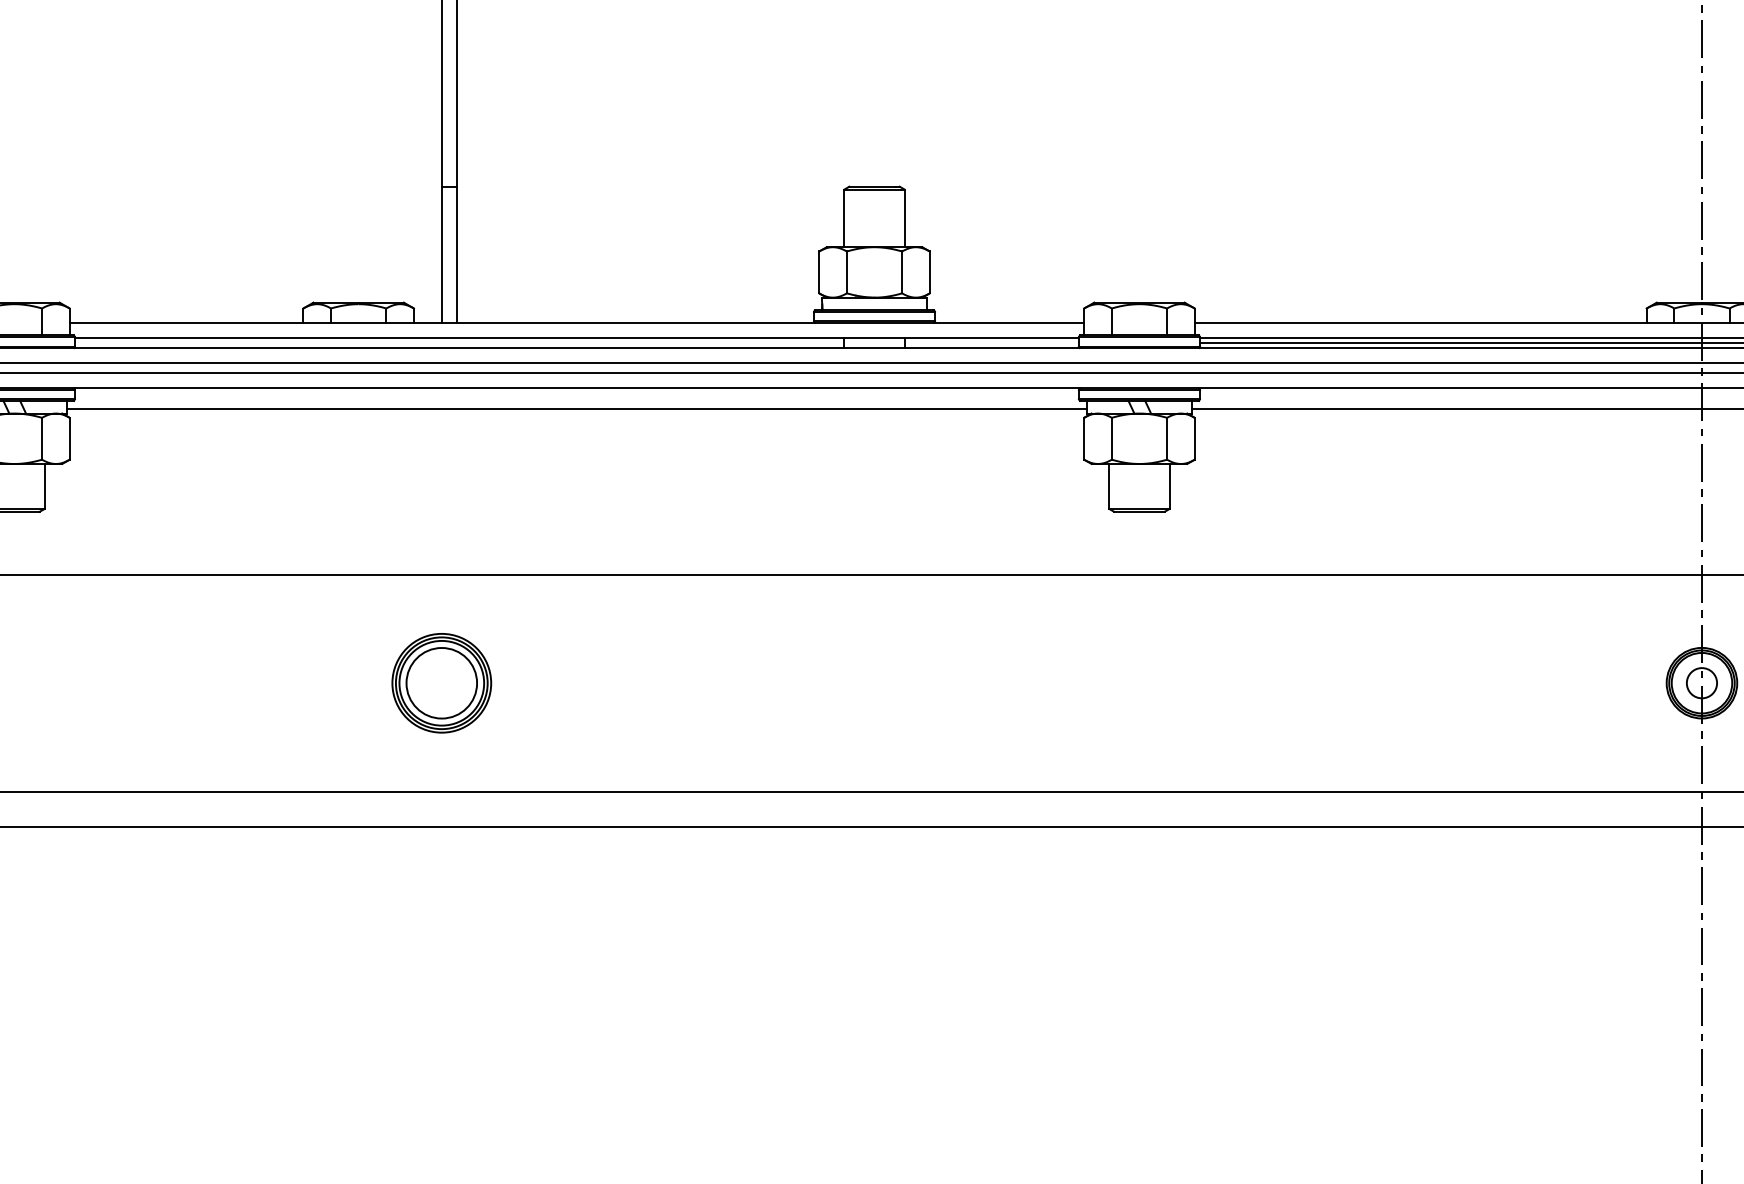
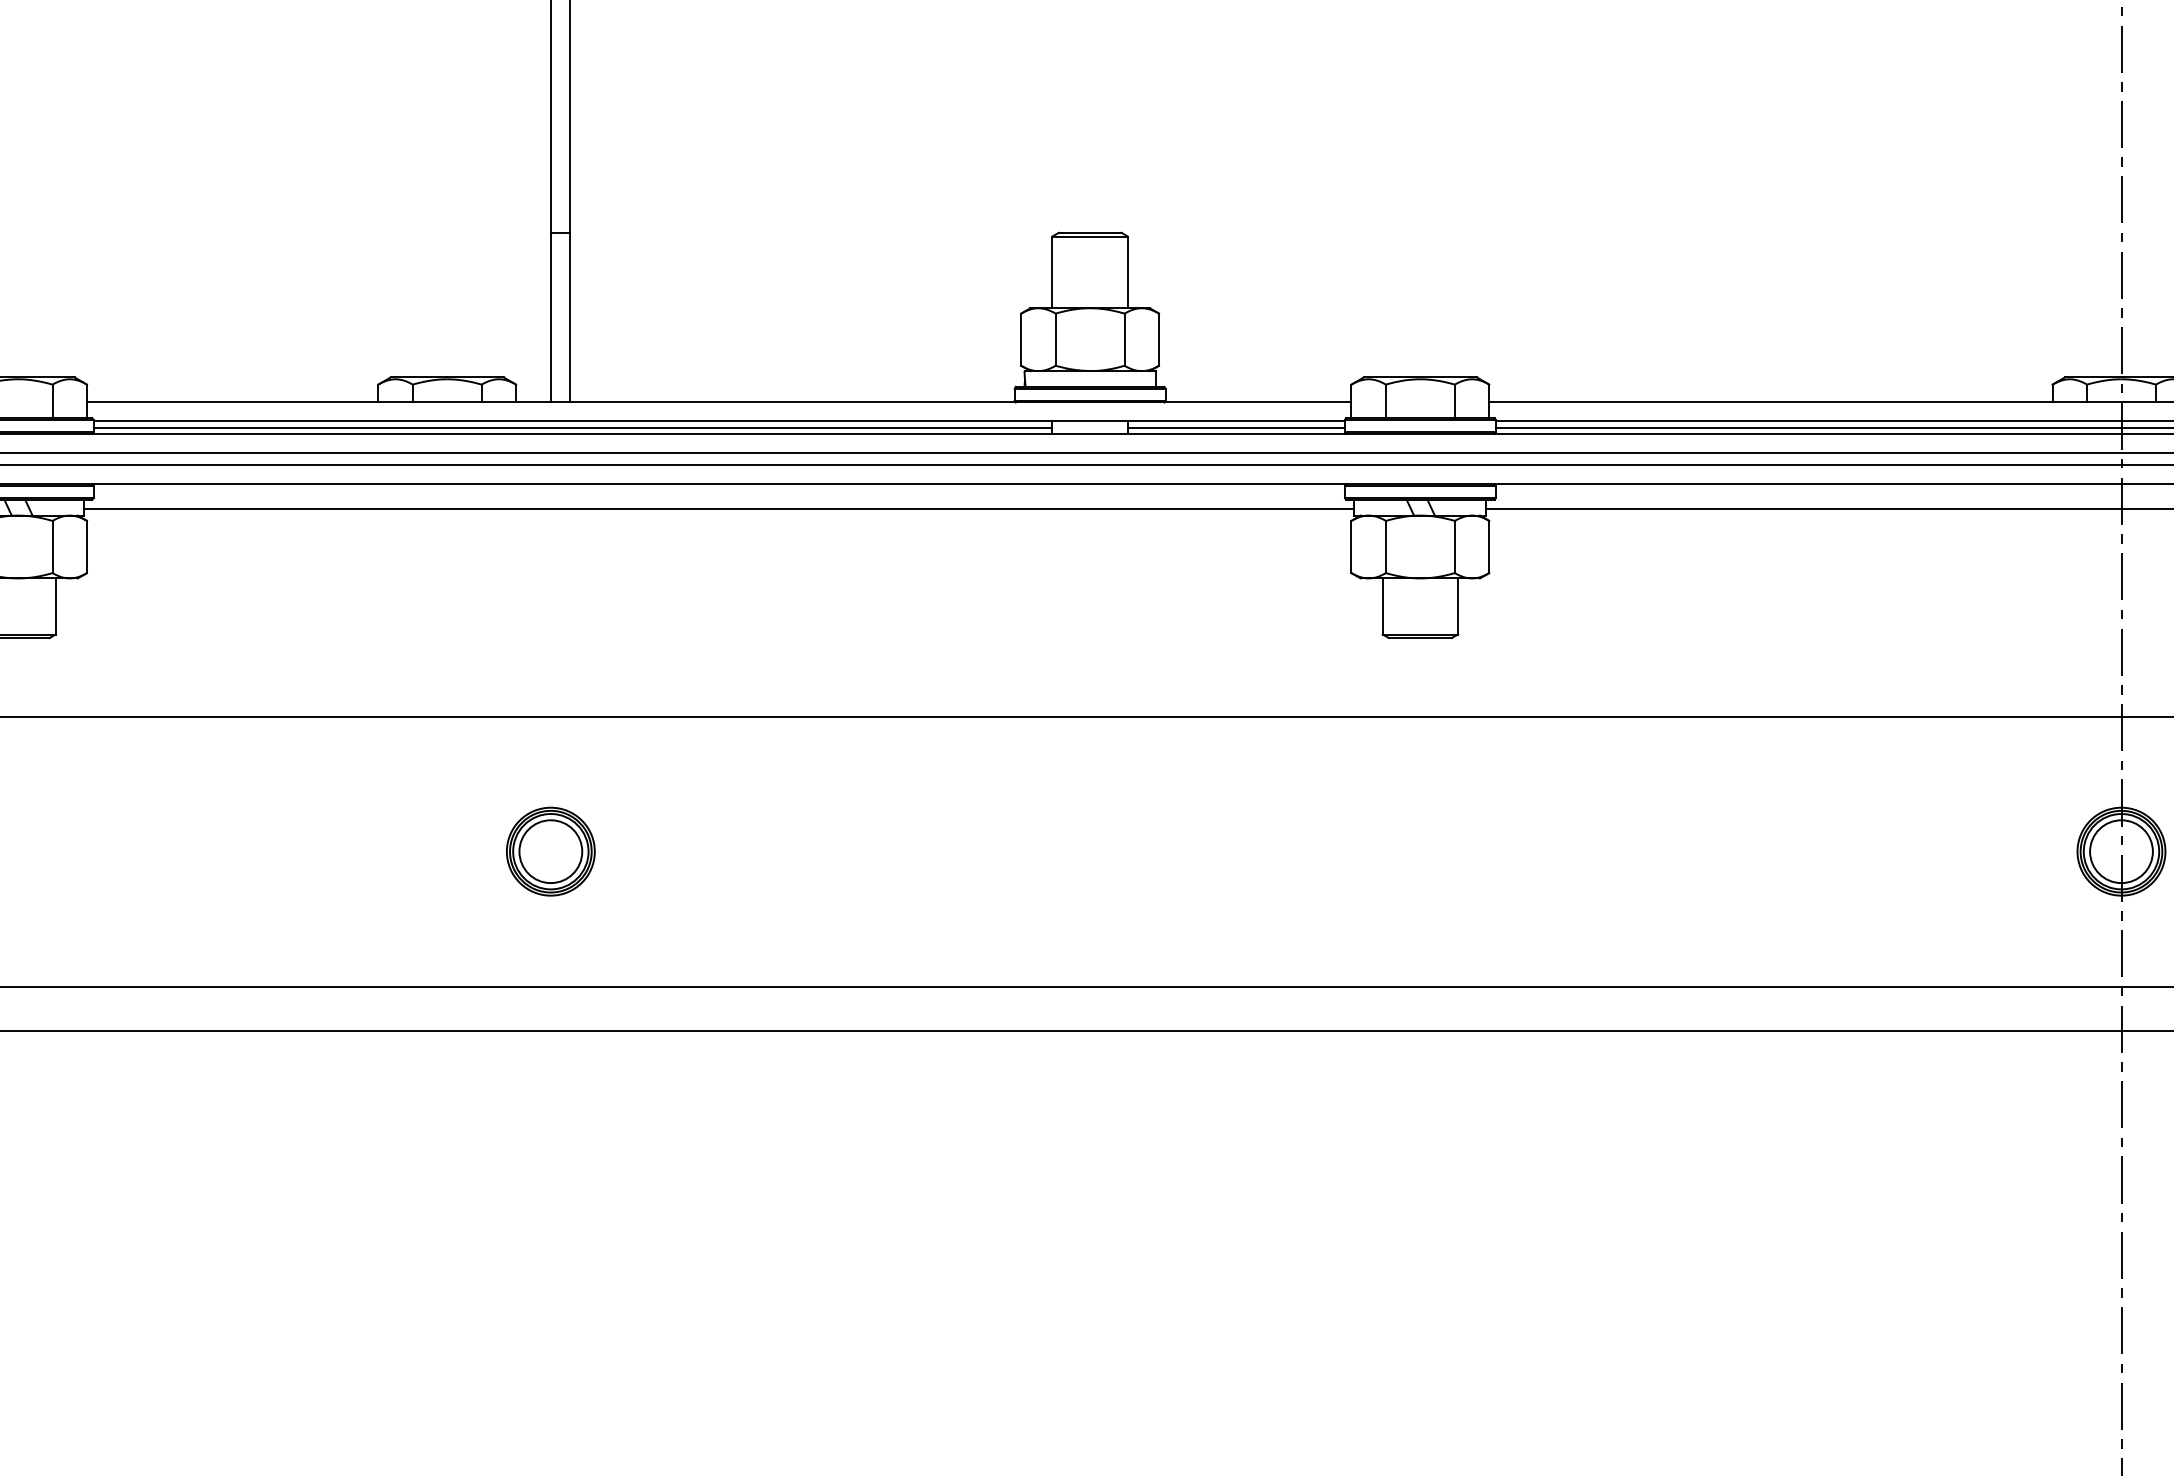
line: (459, 342) -> (572, 427), added
line: (991, 342) -> (1235, 427), added
part: (441, 683) -> (550, 851), size x0.71
circle: (1701, 683) -> (2121, 851), size x1.67

